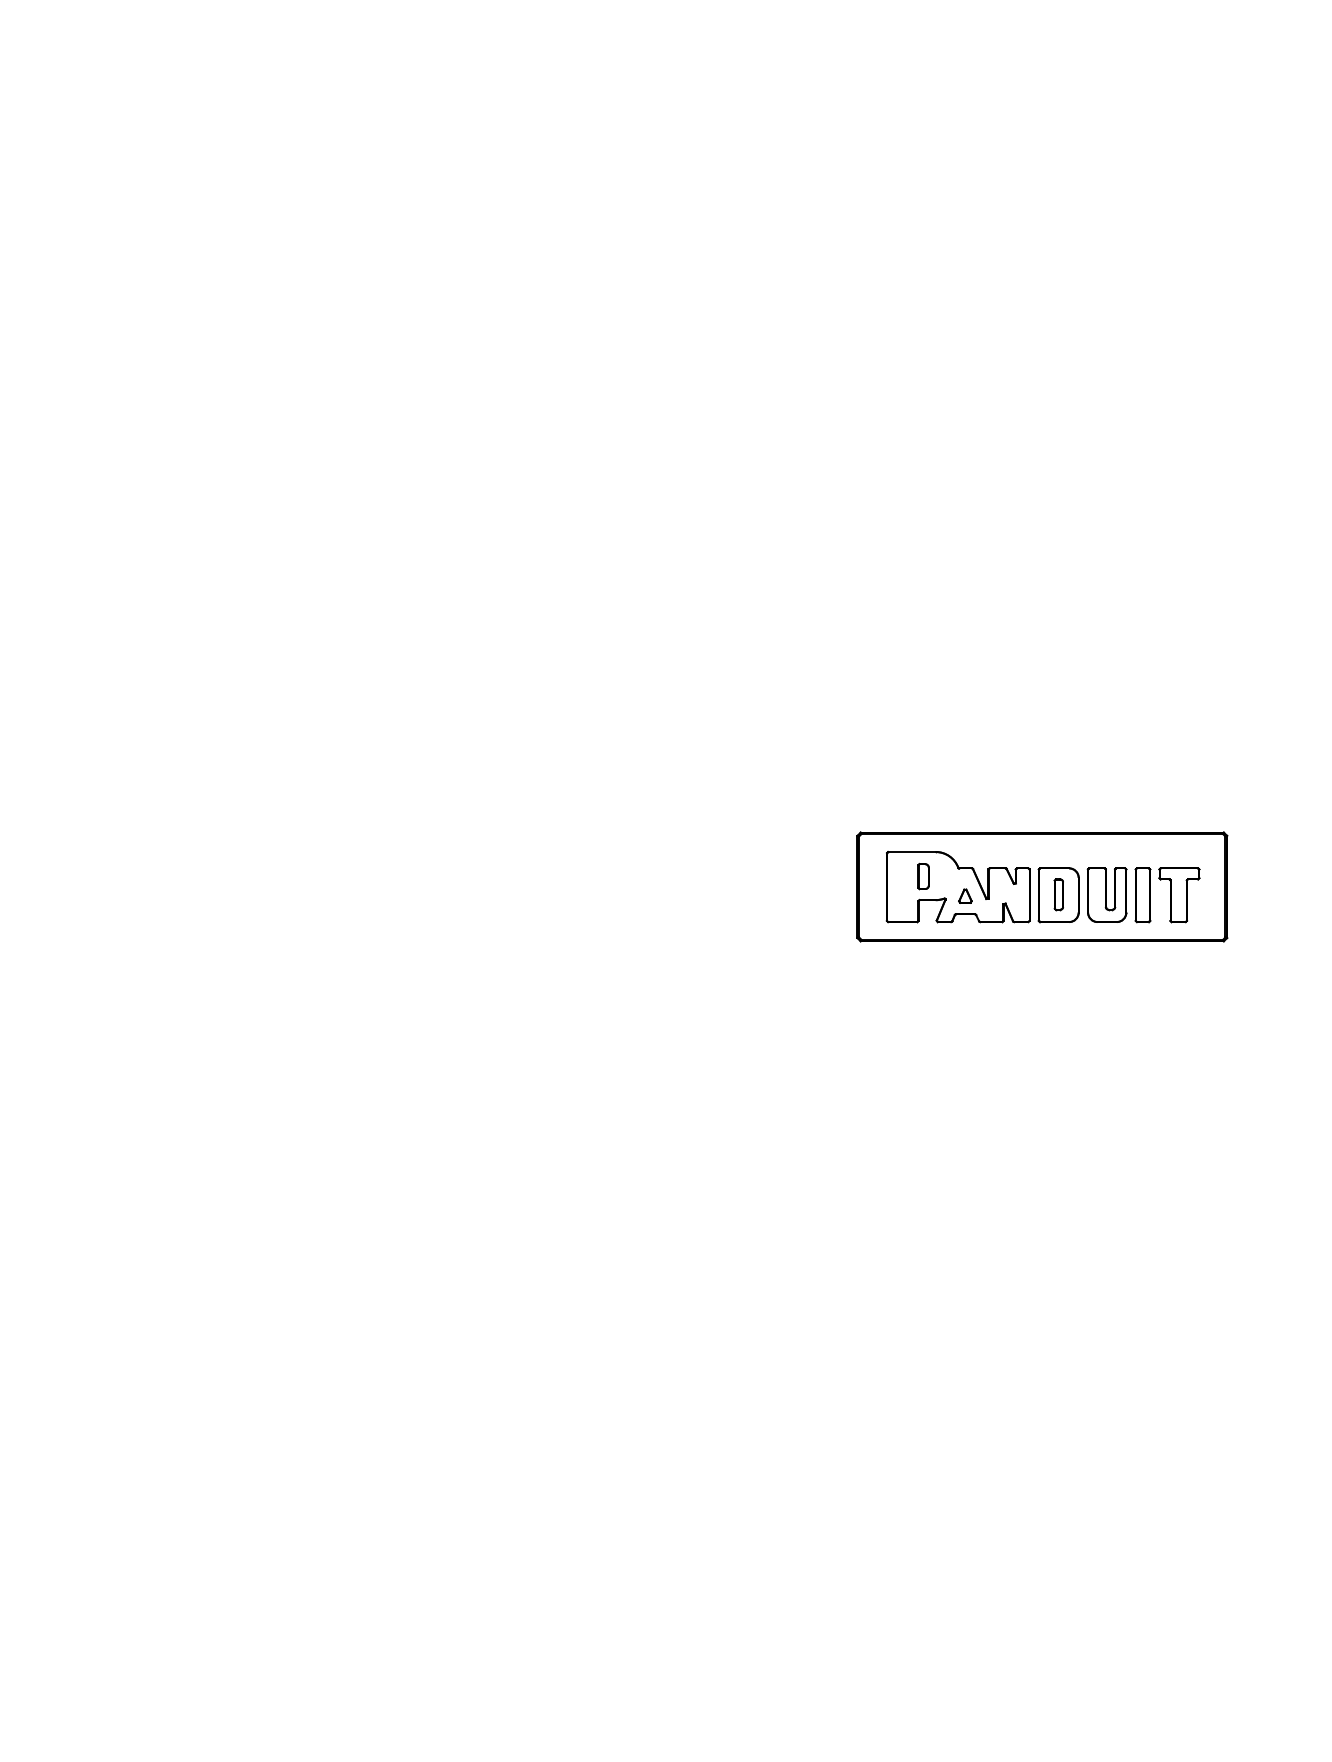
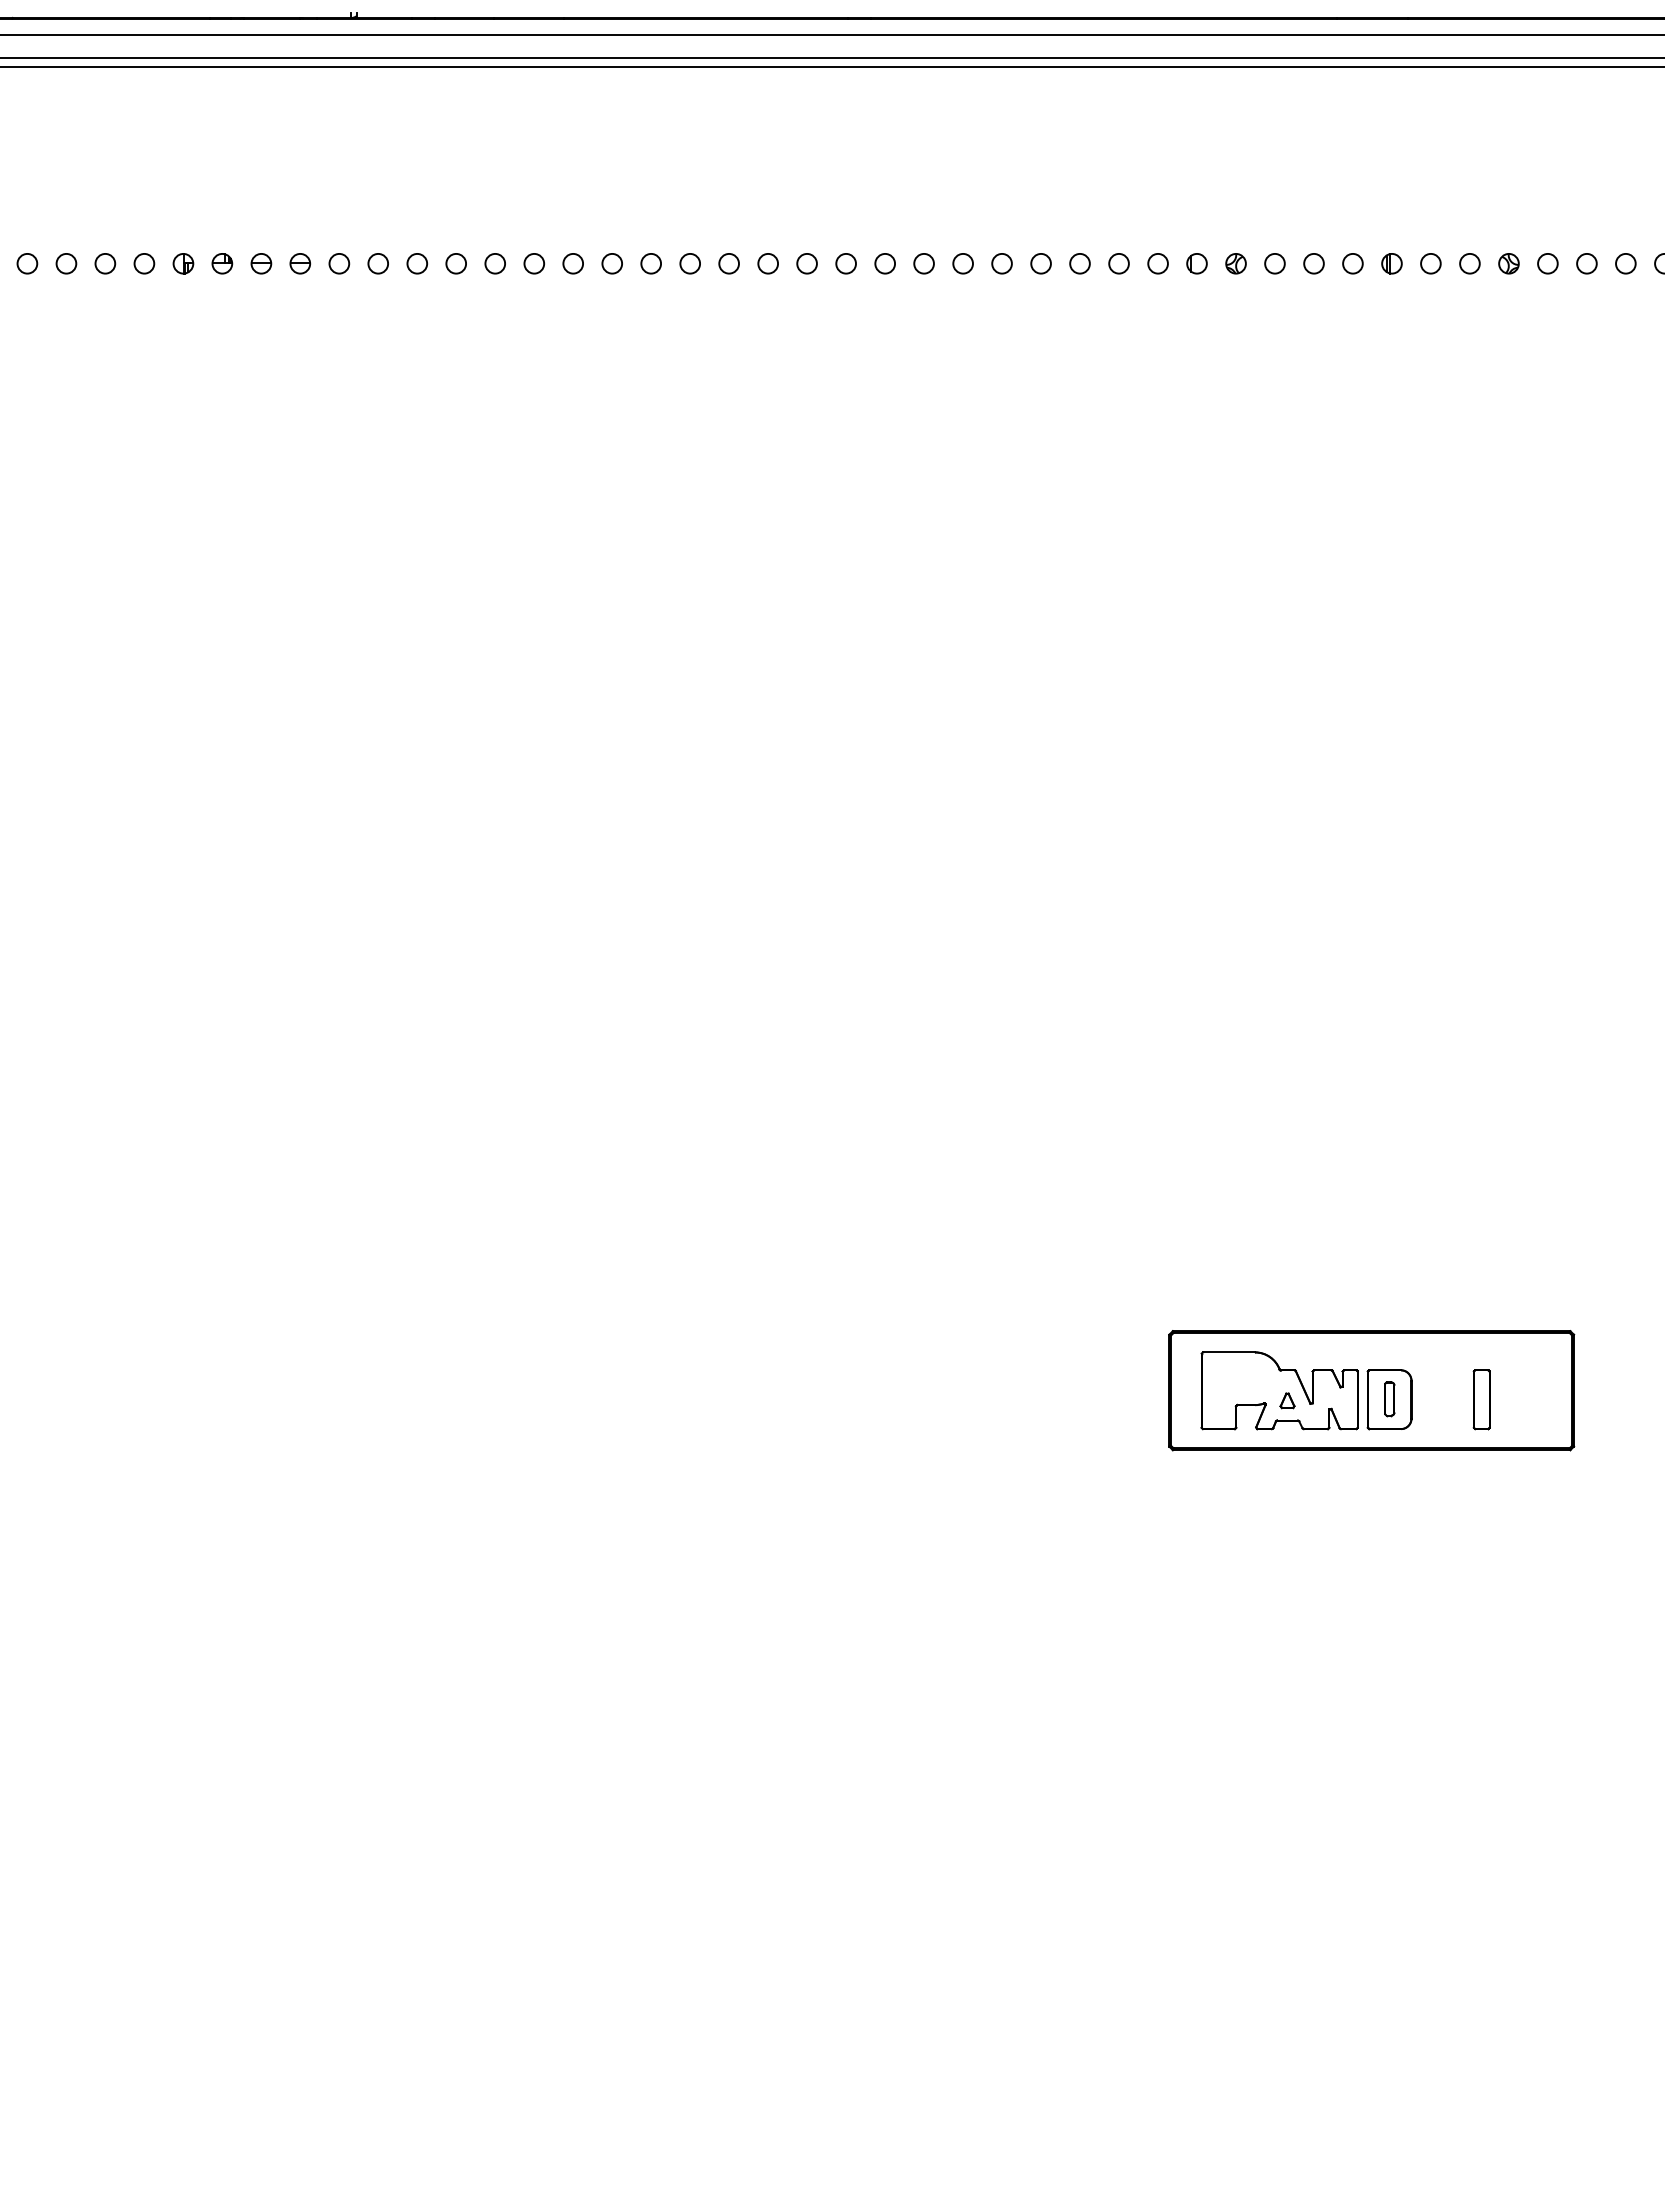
part: (923, 876) -> (1241, 1379), removed
part: (1107, 895) -> (1442, 1399), removed
part: (1179, 895) -> (1521, 1399), removed

